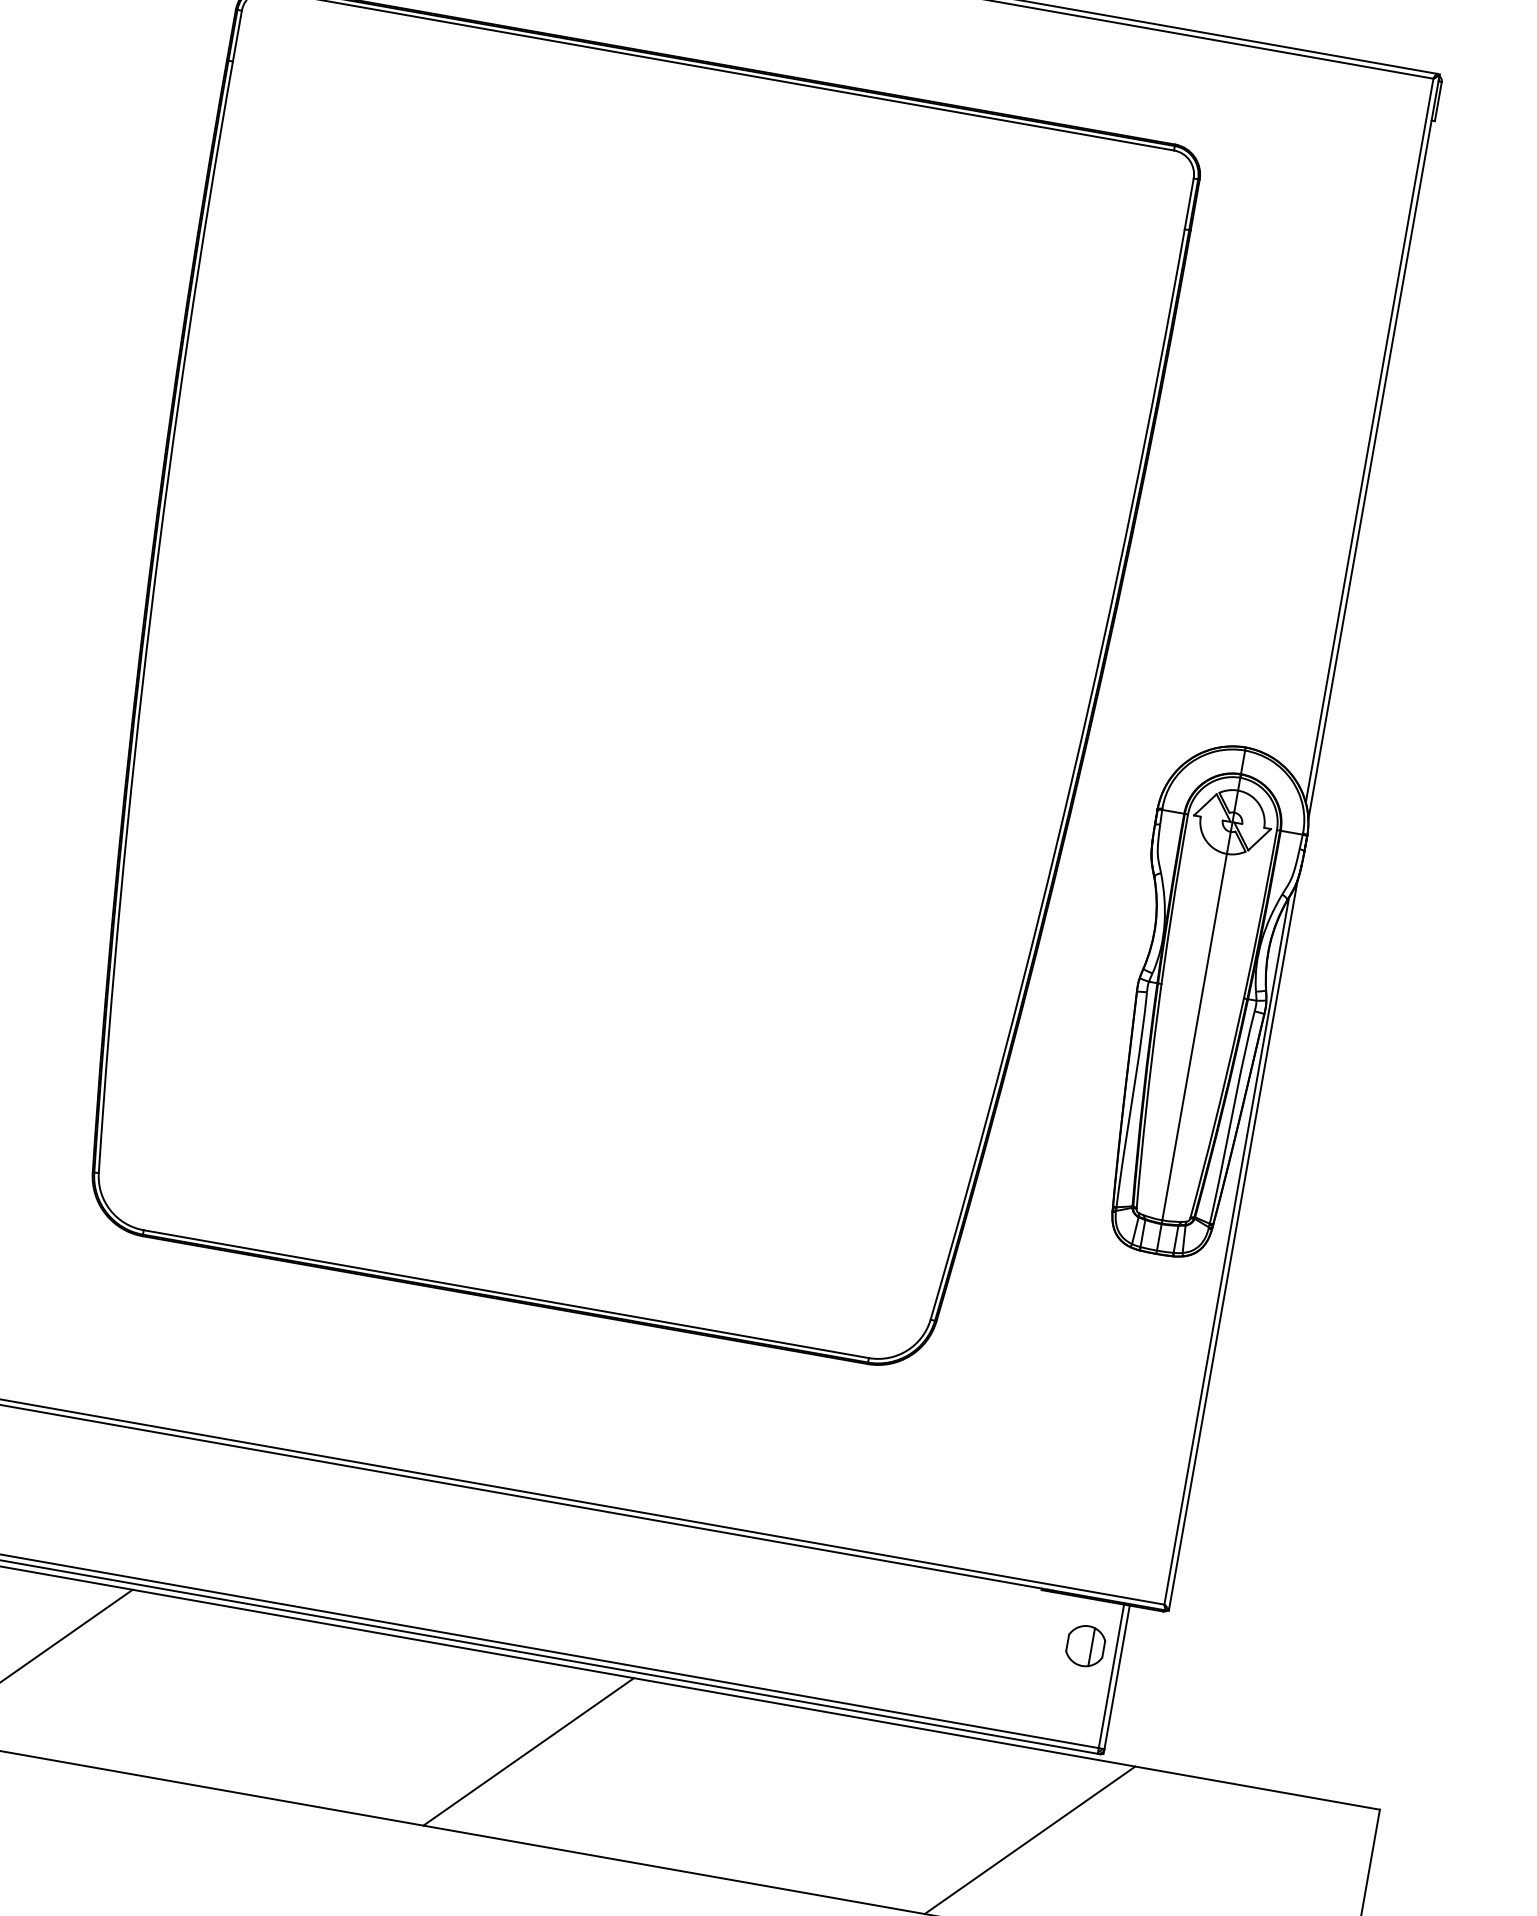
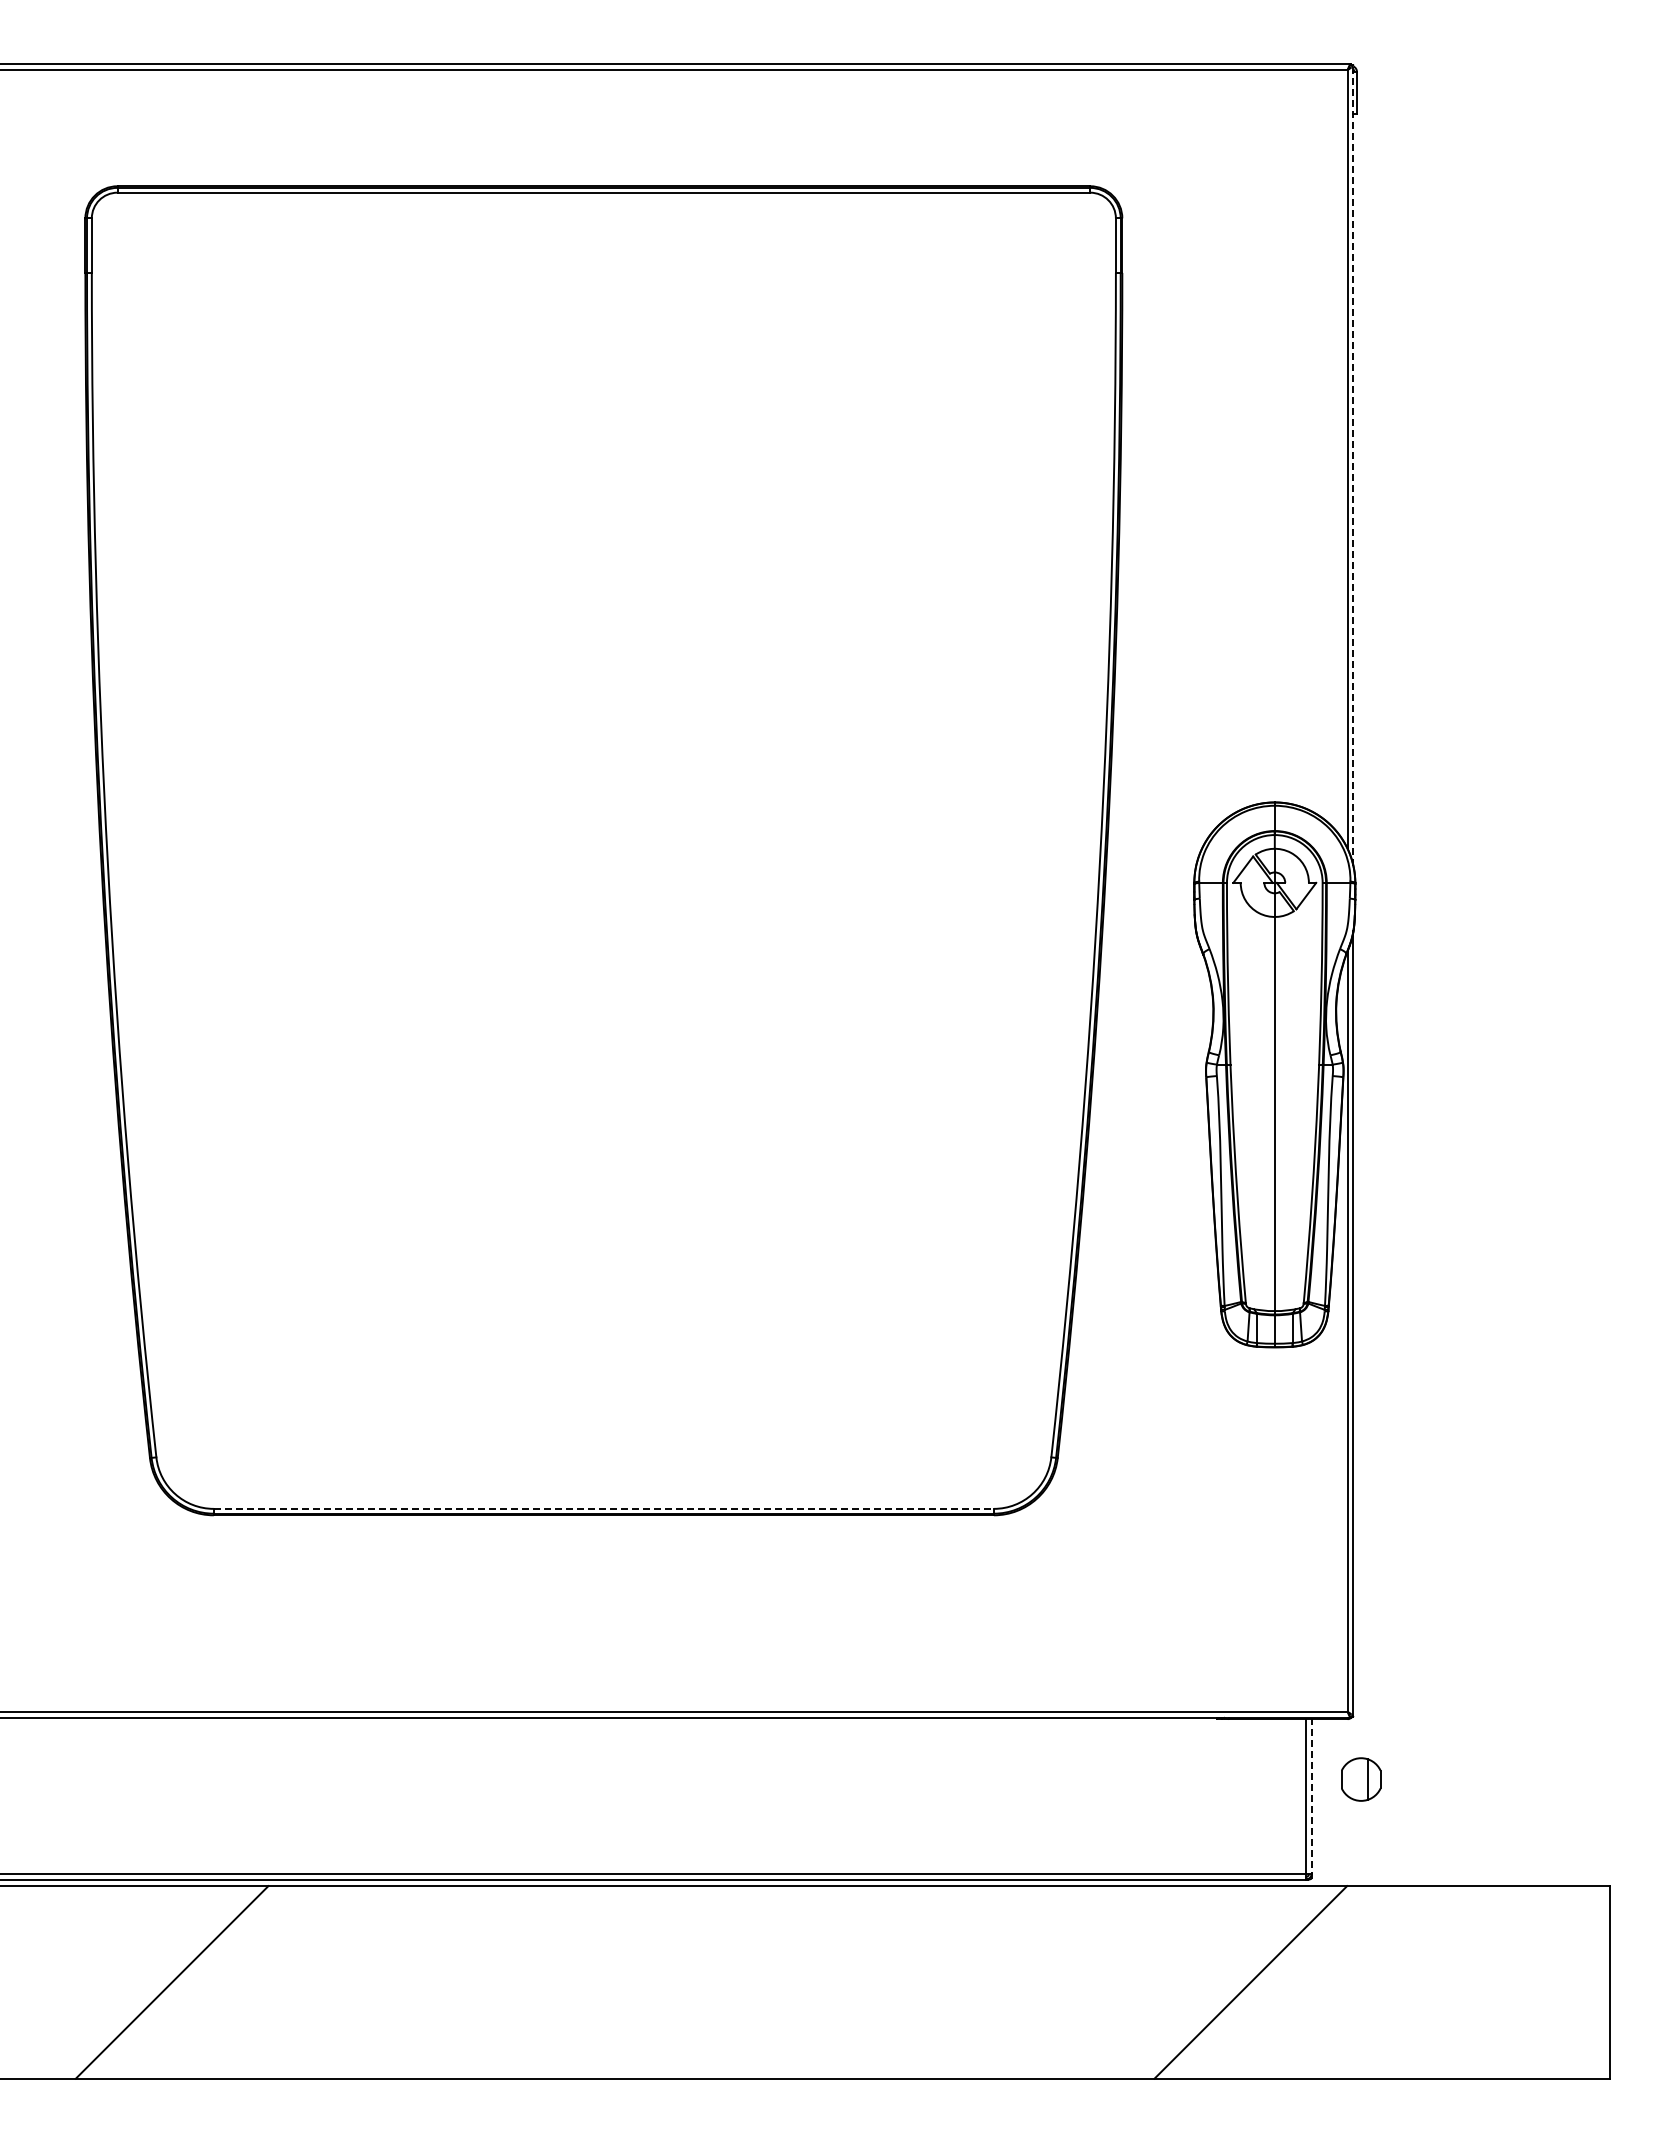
line: (1374, 447) -> (1353, 465), solid -> dashed
line: (506, 1293) -> (604, 1508), solid -> dashed
part: (1085, 1646) -> (1361, 1779), moved
line: (1116, 1679) -> (1311, 1798), solid -> dashed
line: (528, 1752) -> (711, 1982), removed

